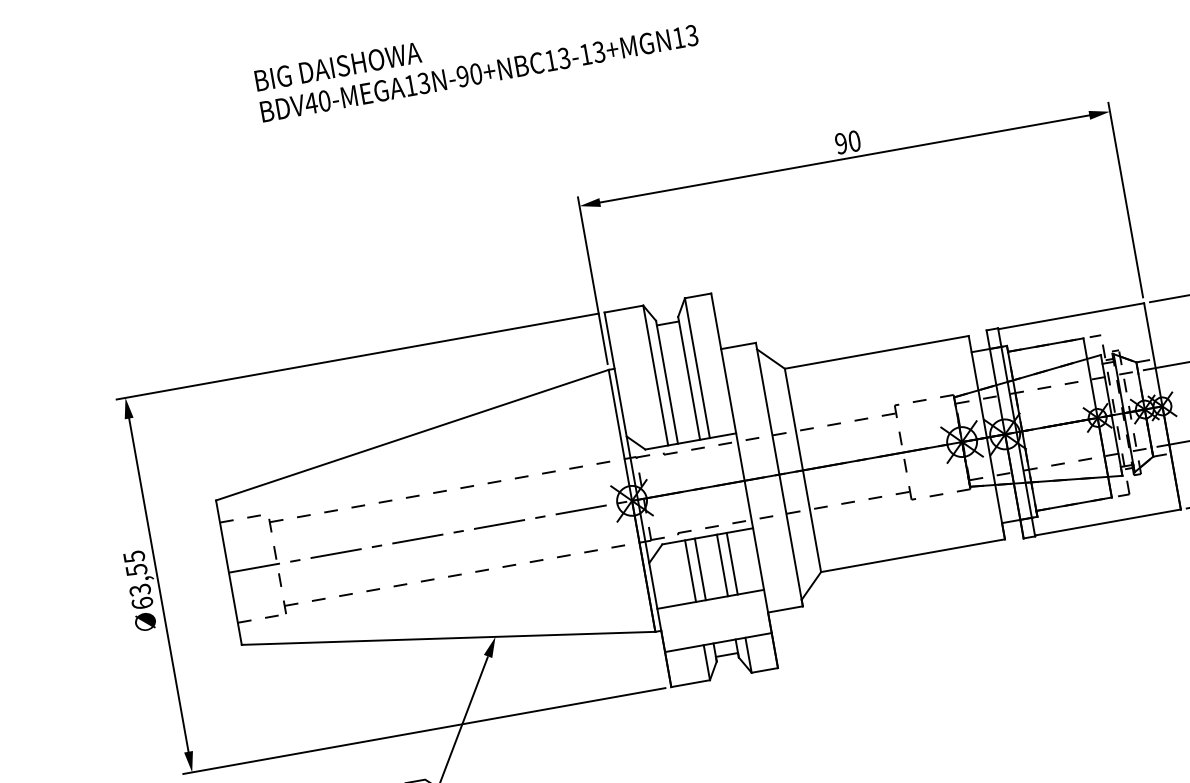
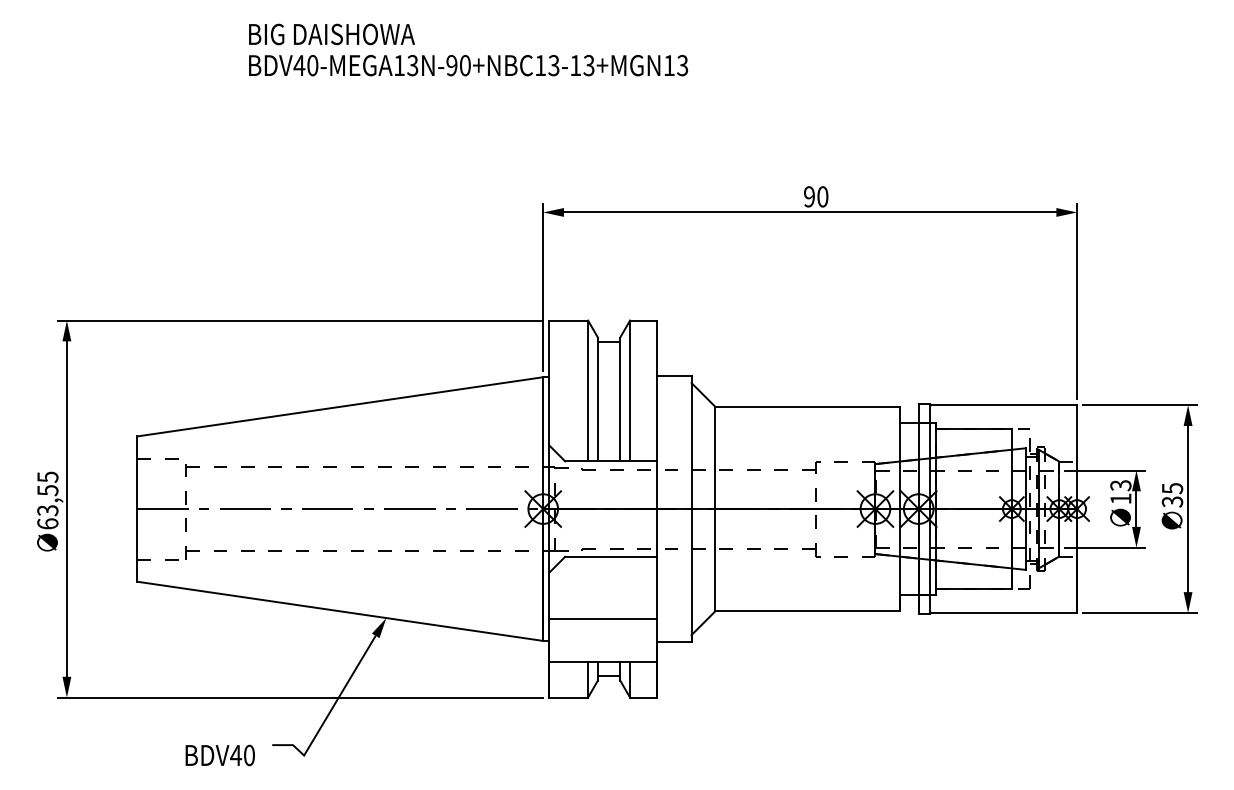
line: (732, 563) -> (630, 587), removed
line: (722, 565) -> (620, 587), removed
line: (699, 569) -> (597, 587), removed
line: (690, 570) -> (588, 587), removed

